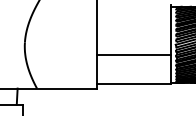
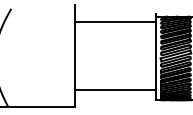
line: (134, 54) -> (115, 21), moved
line: (134, 84) -> (115, 90), moved

